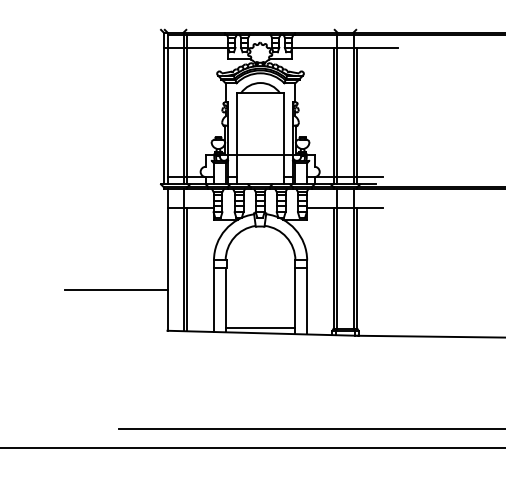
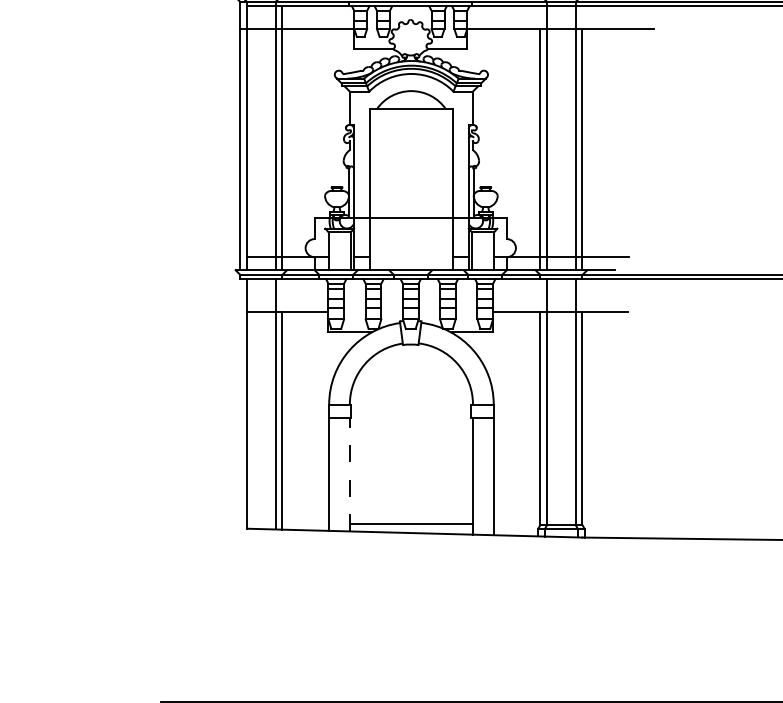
line: (115, 290) -> (155, 457), removed
line: (225, 299) -> (349, 473), solid -> dashed

